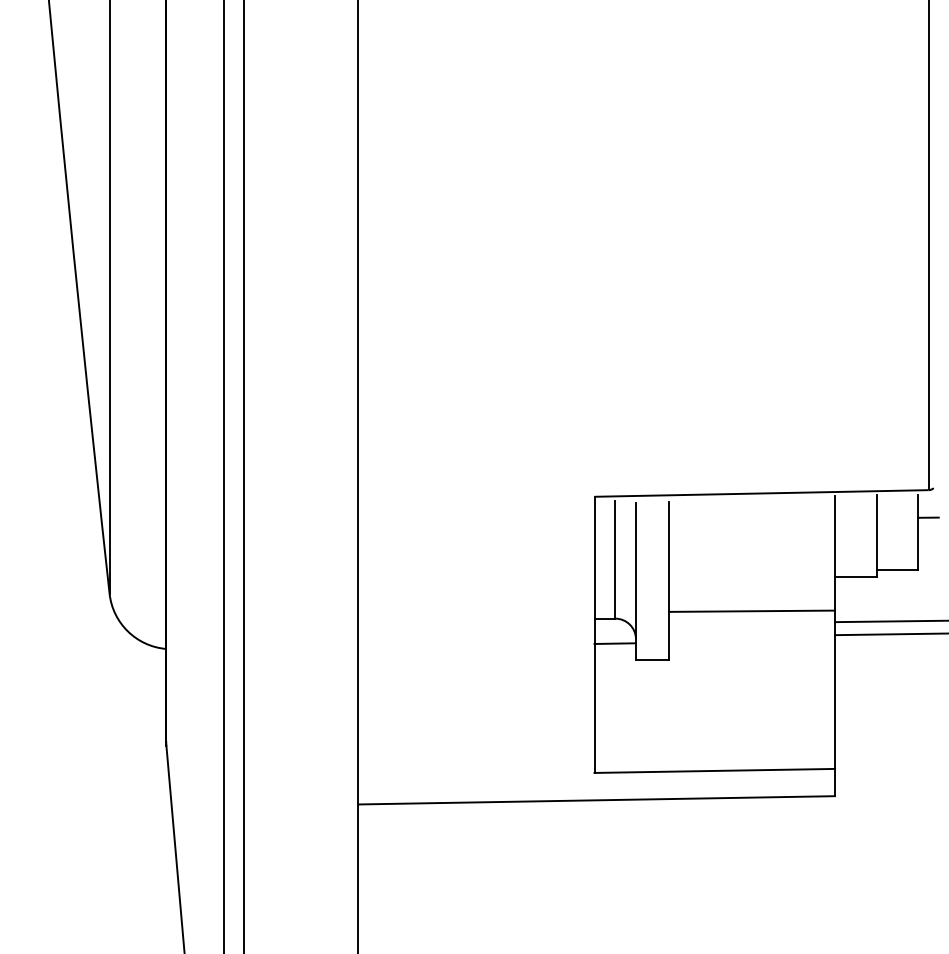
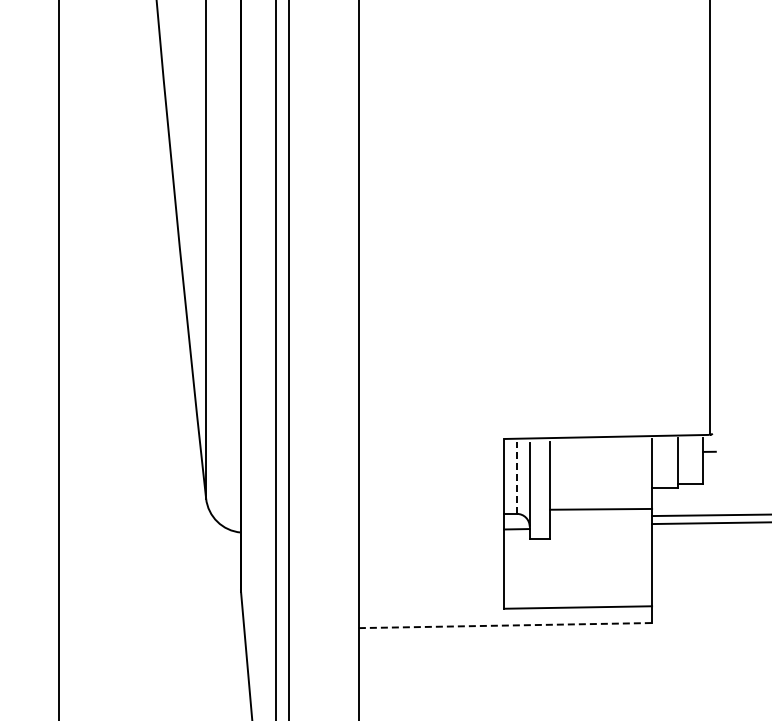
line: (614, 559) -> (516, 477), solid -> dashed
line: (596, 800) -> (505, 625), solid -> dashed

